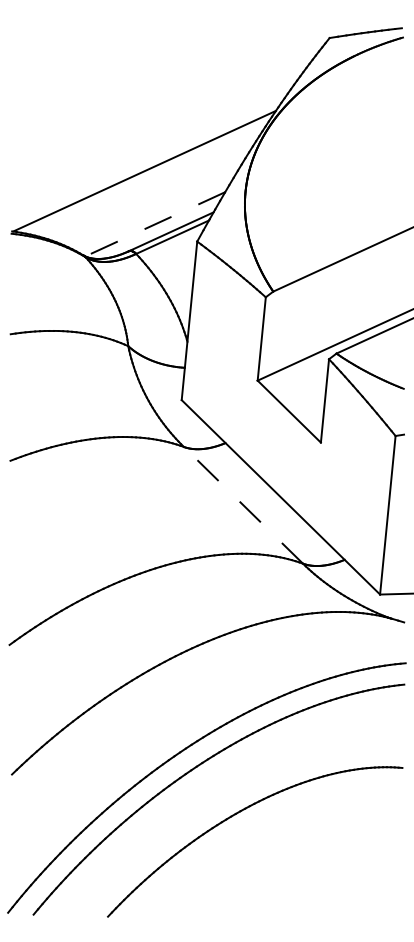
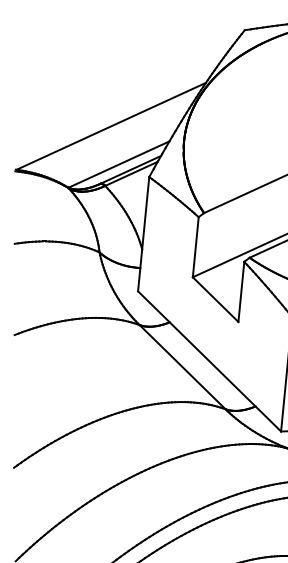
line: (155, 224) -> (119, 164), dashed -> solid
line: (243, 504) -> (182, 366), dashed -> solid

